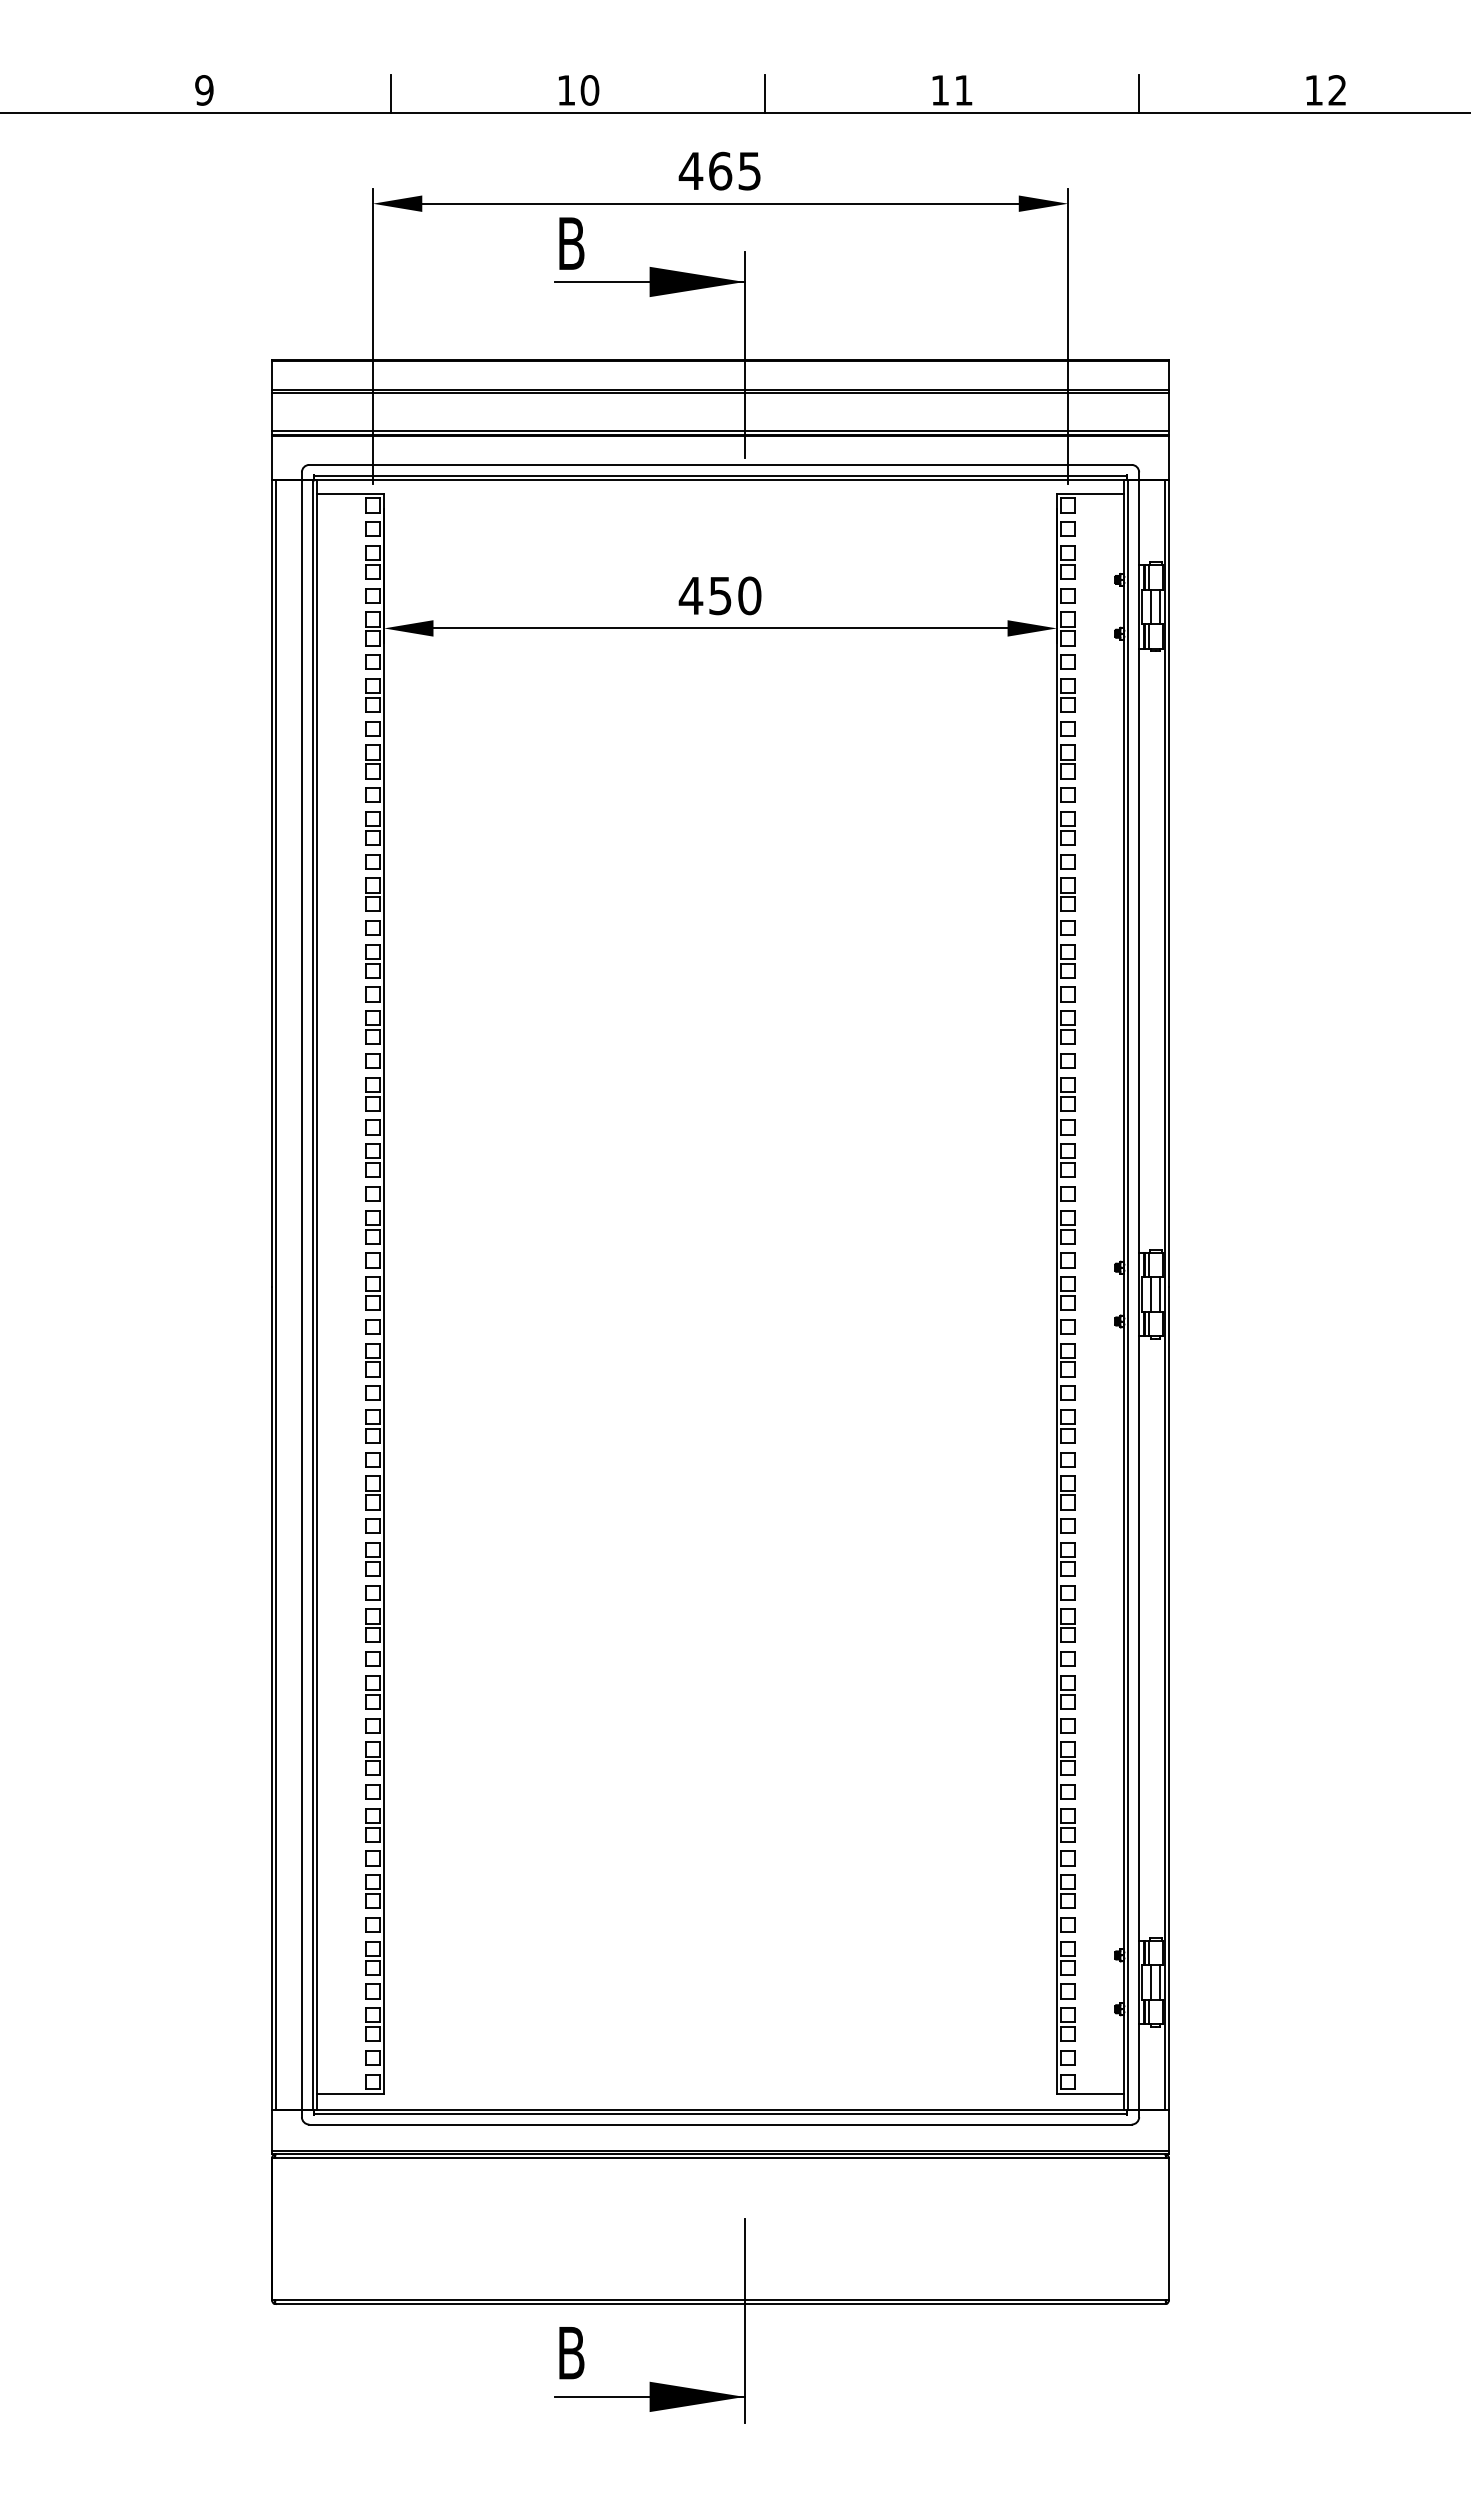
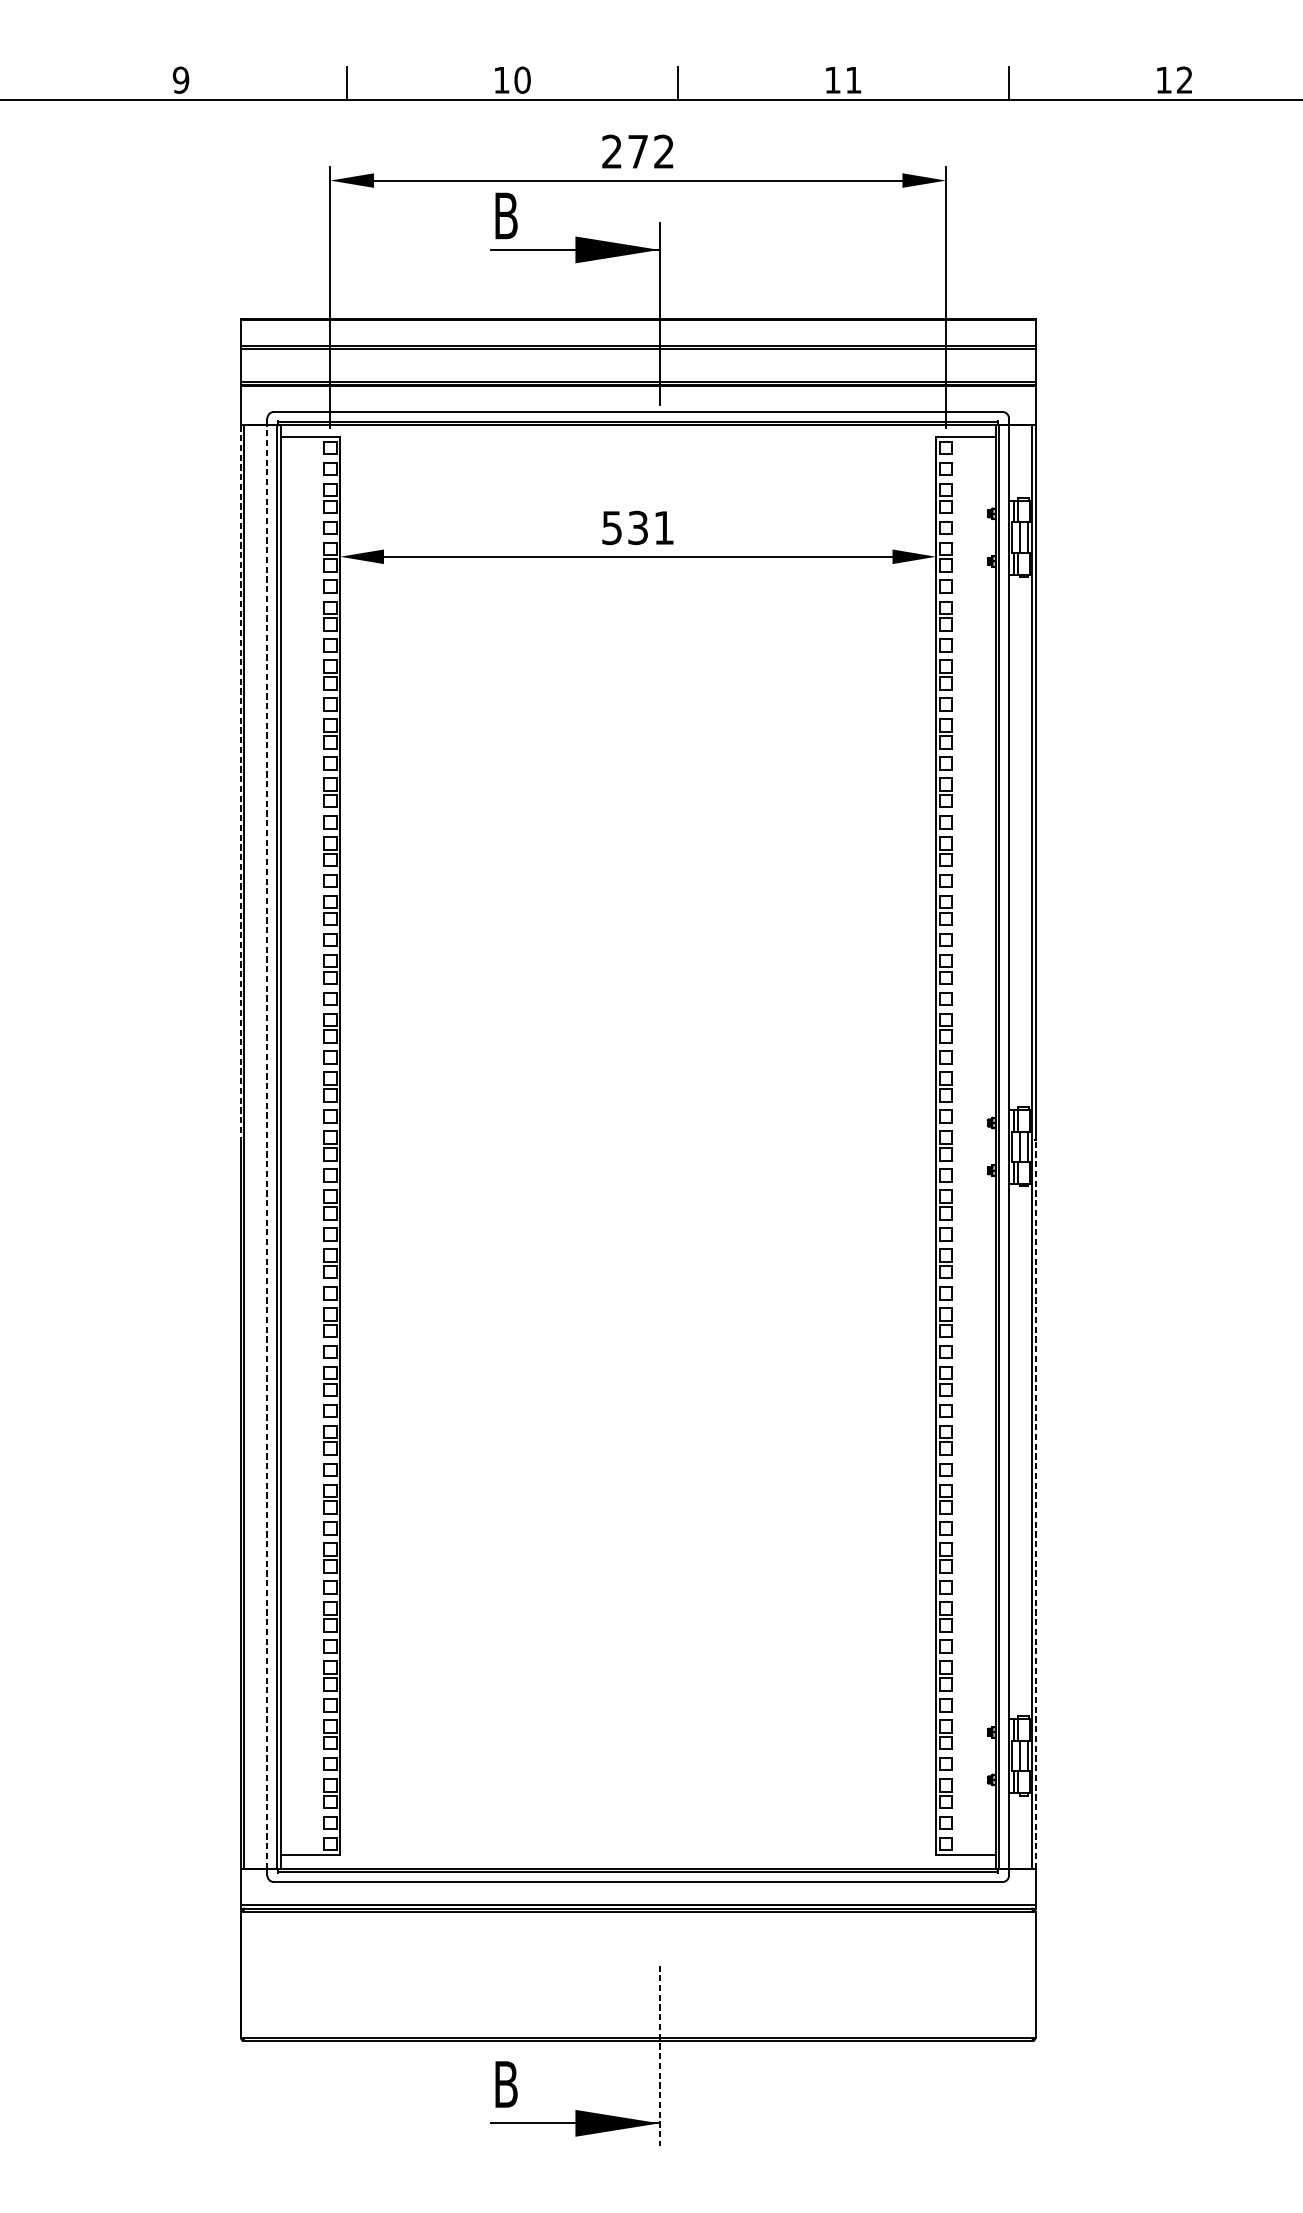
text: (719, 170) -> (637, 151), 465 -> 272
text: (719, 595) -> (637, 527), 450 -> 531
line: (271, 883) -> (240, 782), solid -> dashed
line: (301, 1294) -> (267, 1146), solid -> dashed
line: (1169, 1697) -> (1035, 1503), solid -> dashed
line: (744, 2321) -> (659, 2056), solid -> dashed

